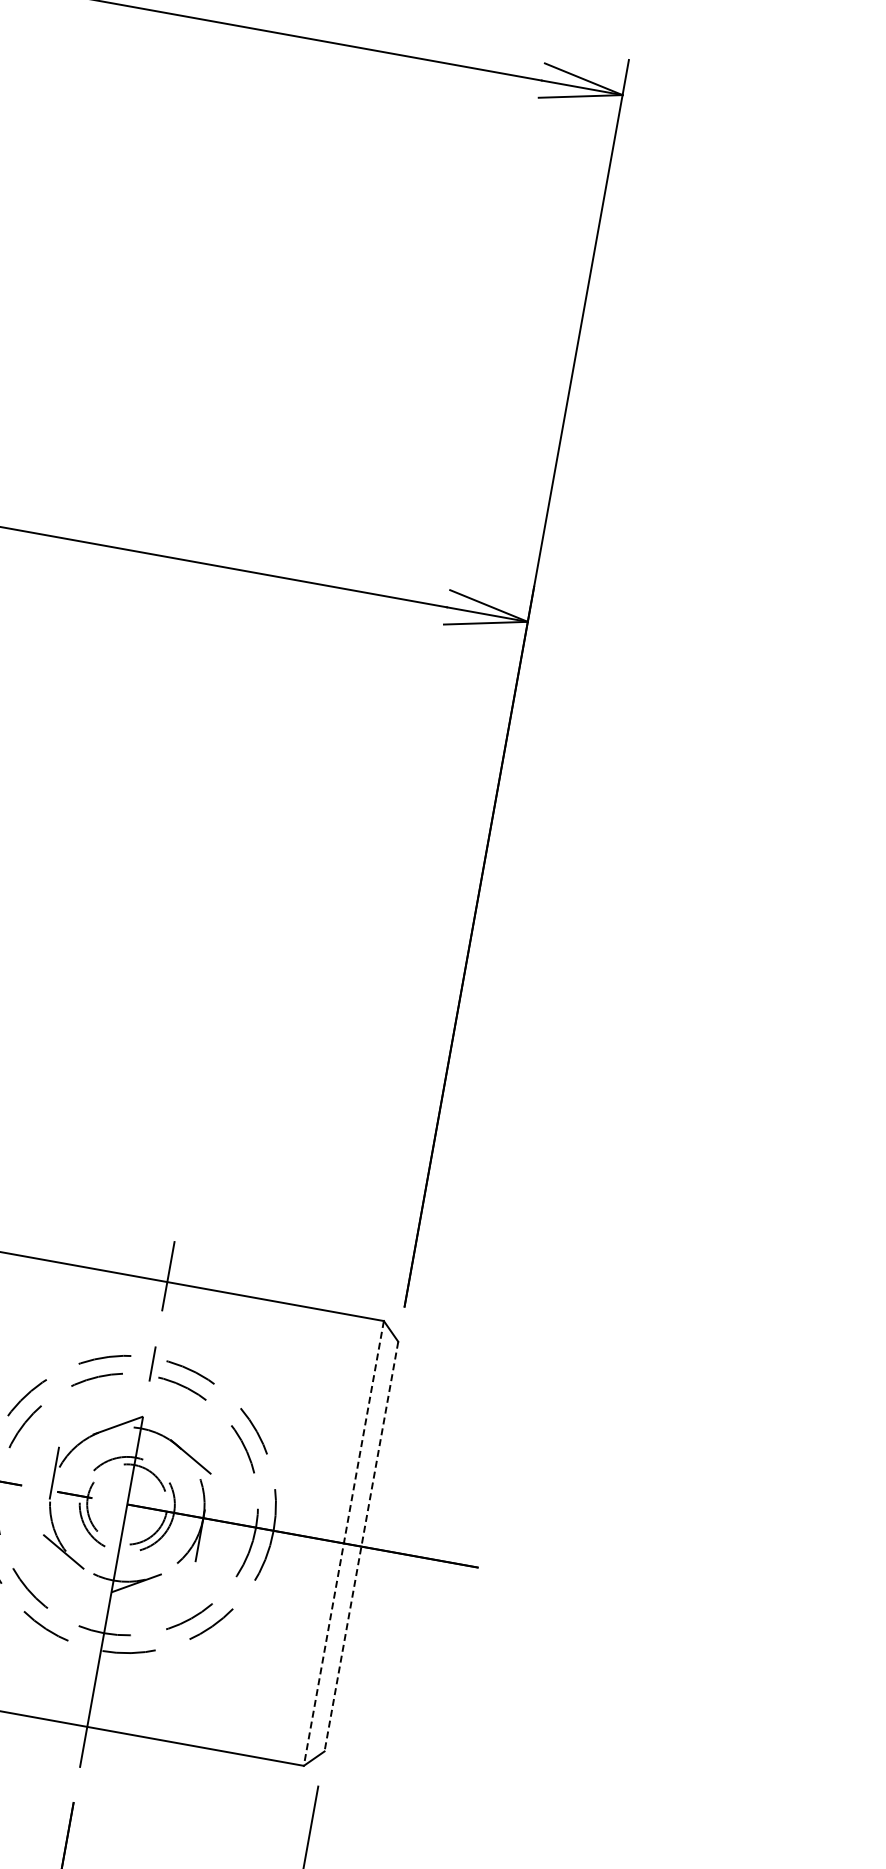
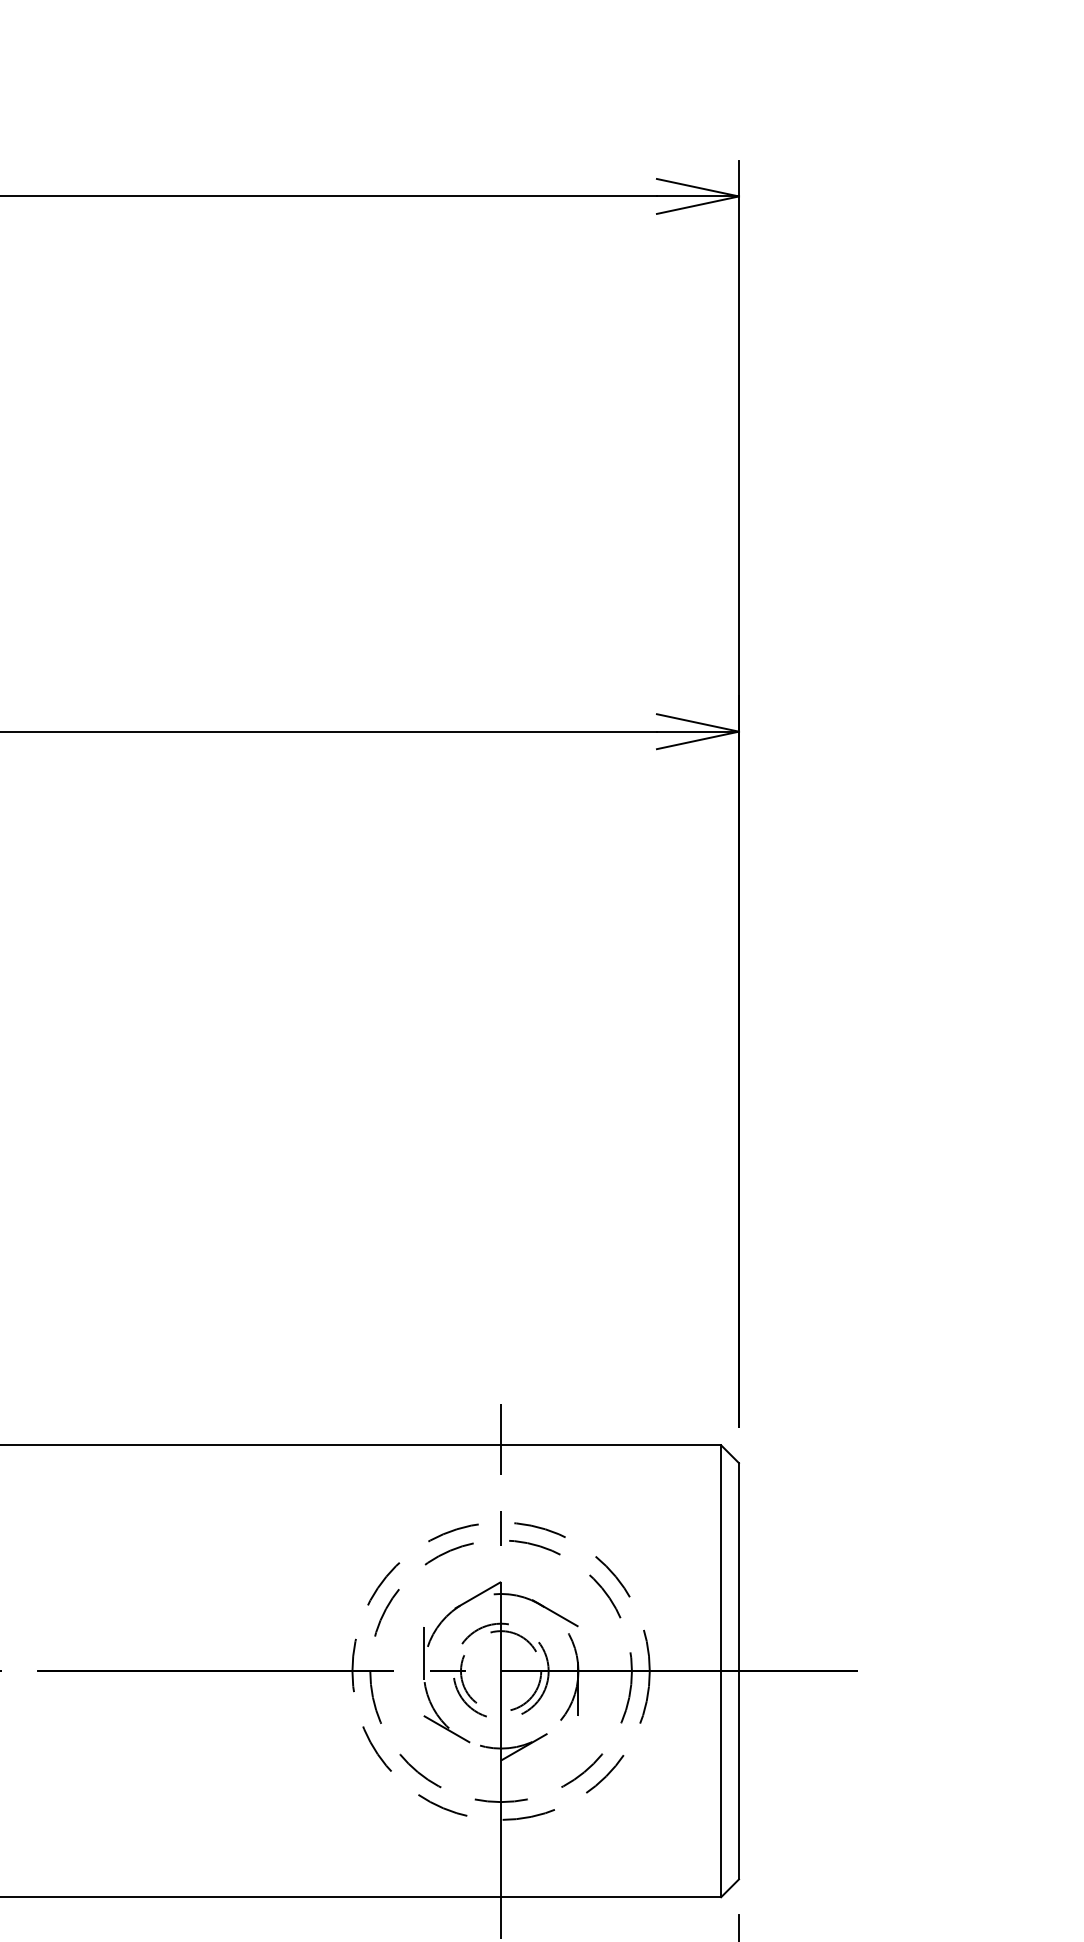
line: (344, 1543) -> (721, 1671), dashed -> solid
line: (360, 1546) -> (738, 1671), dashed -> solid

